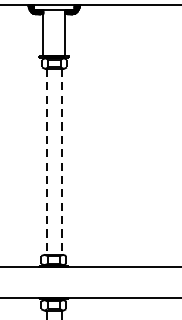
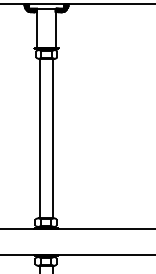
line: (47, 161) -> (40, 138), dashed -> solid
line: (61, 161) -> (52, 138), dashed -> solid

